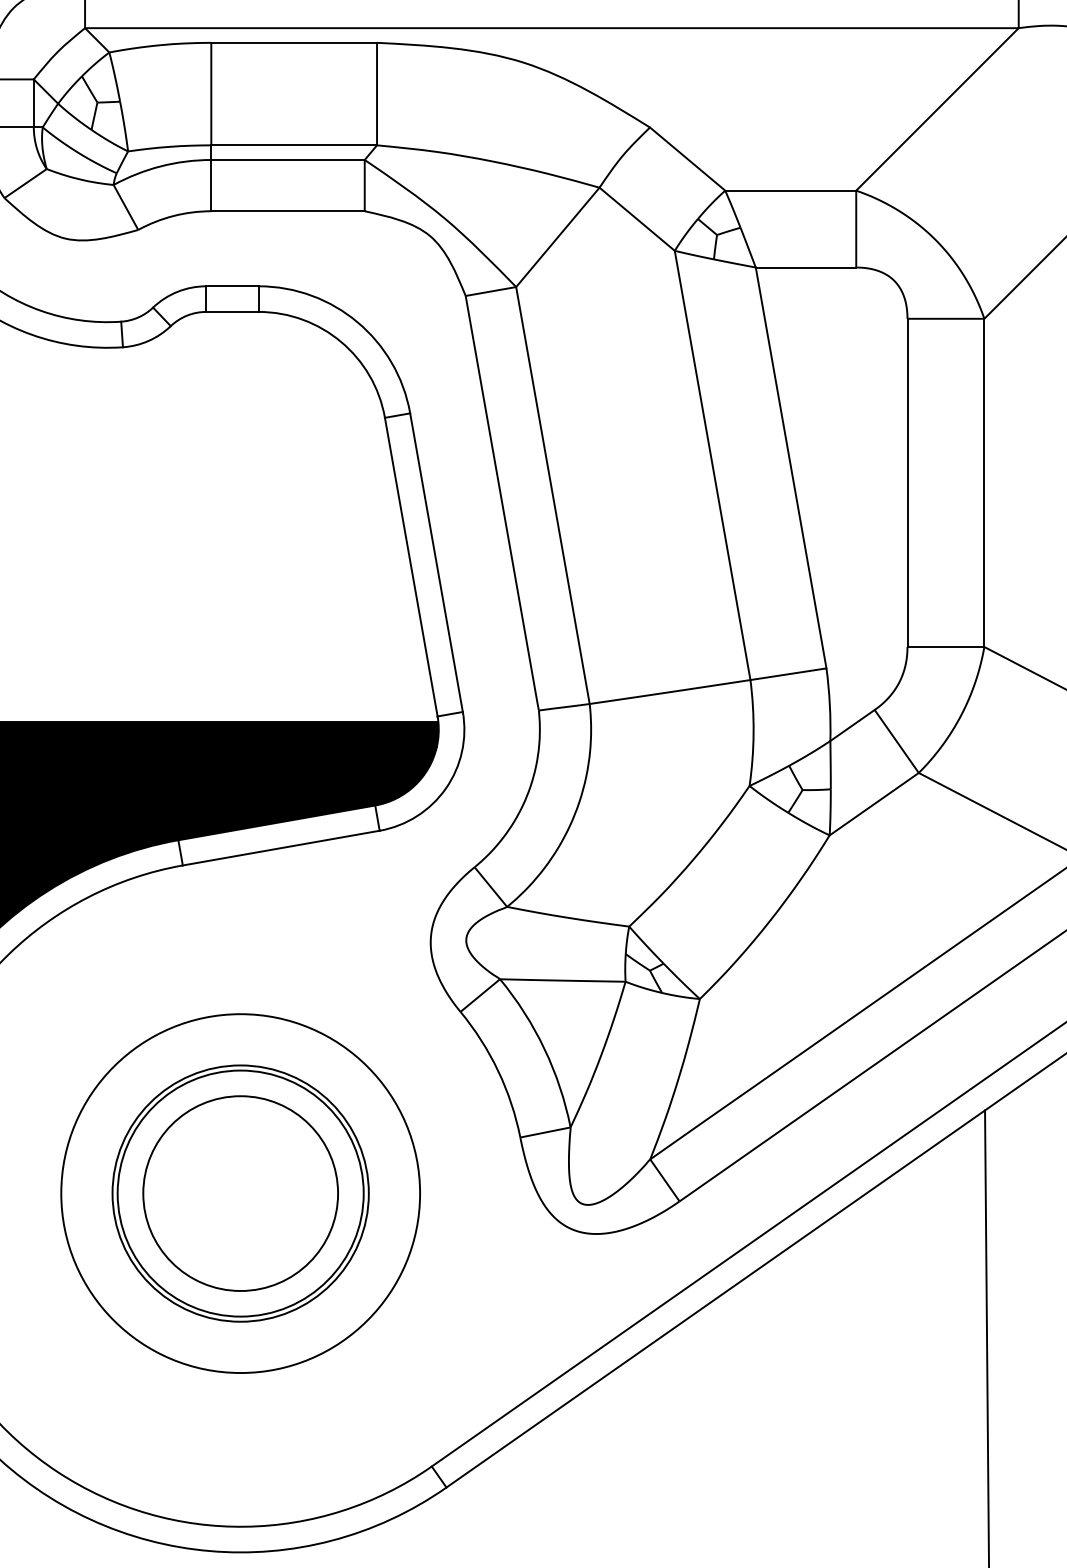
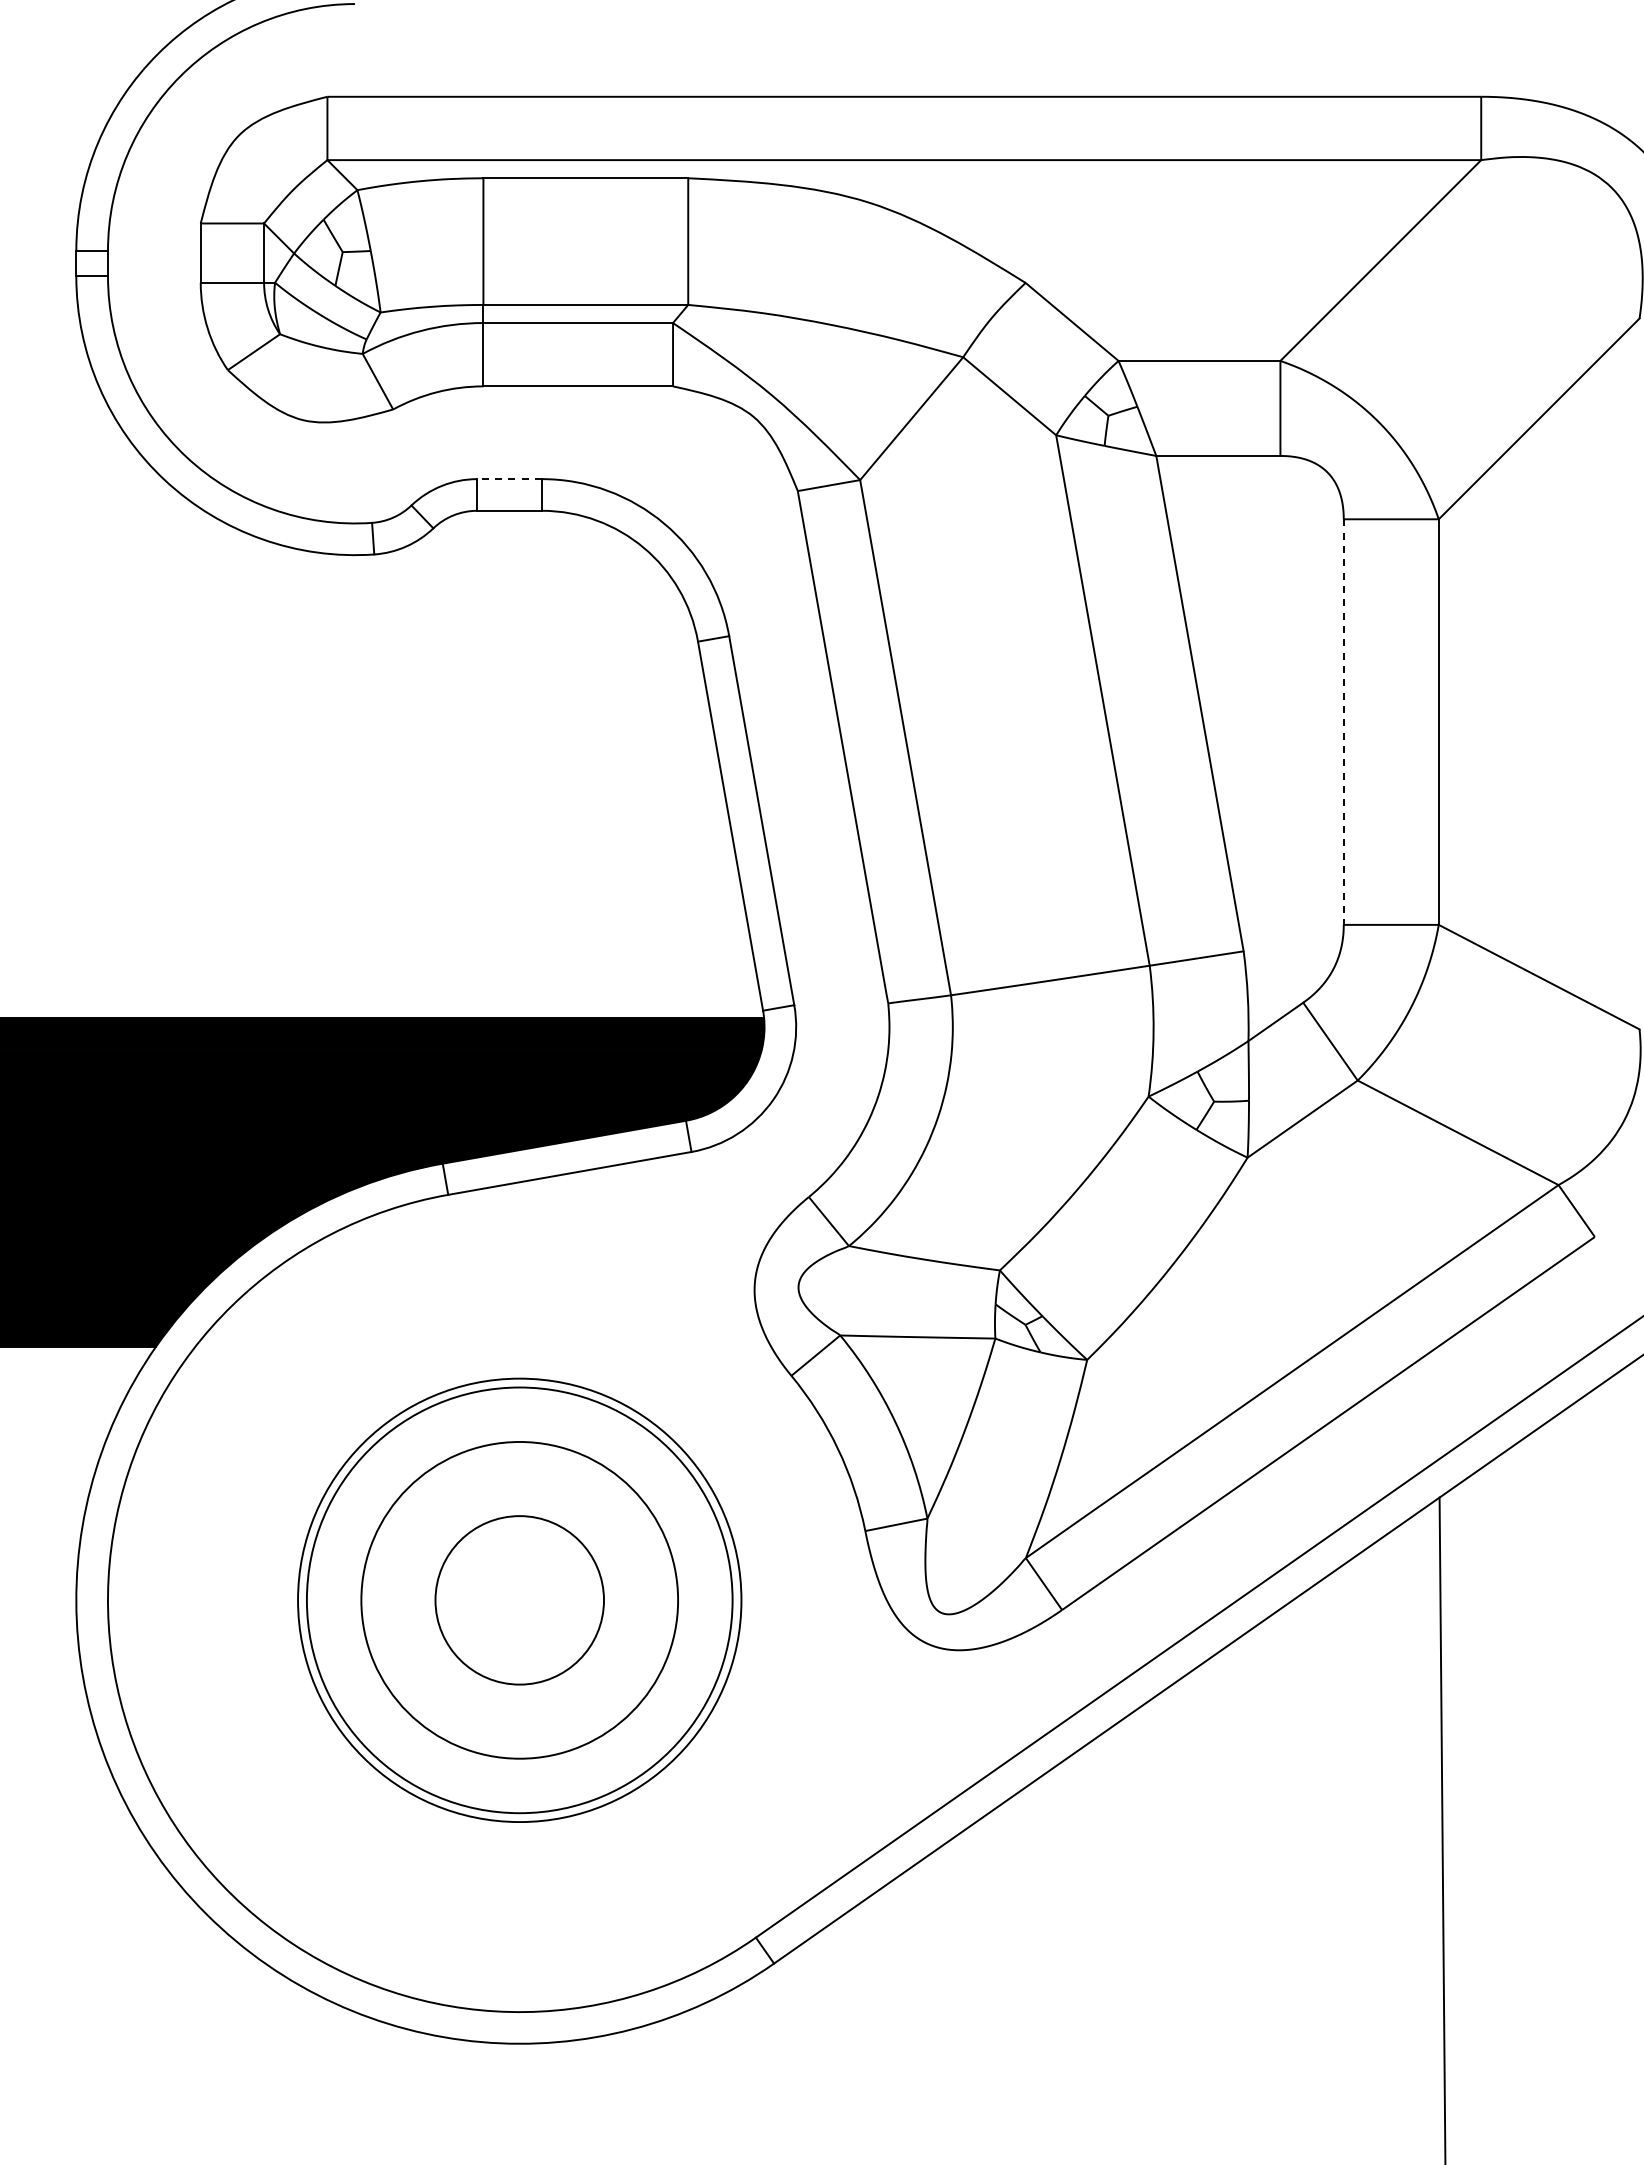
line: (232, 286) -> (509, 479), solid -> dashed
line: (907, 483) -> (1343, 722), solid -> dashed
circle: (240, 1193) -> (519, 1600), size x0.7
circle: (240, 1193) -> (519, 1600), size x1.4

